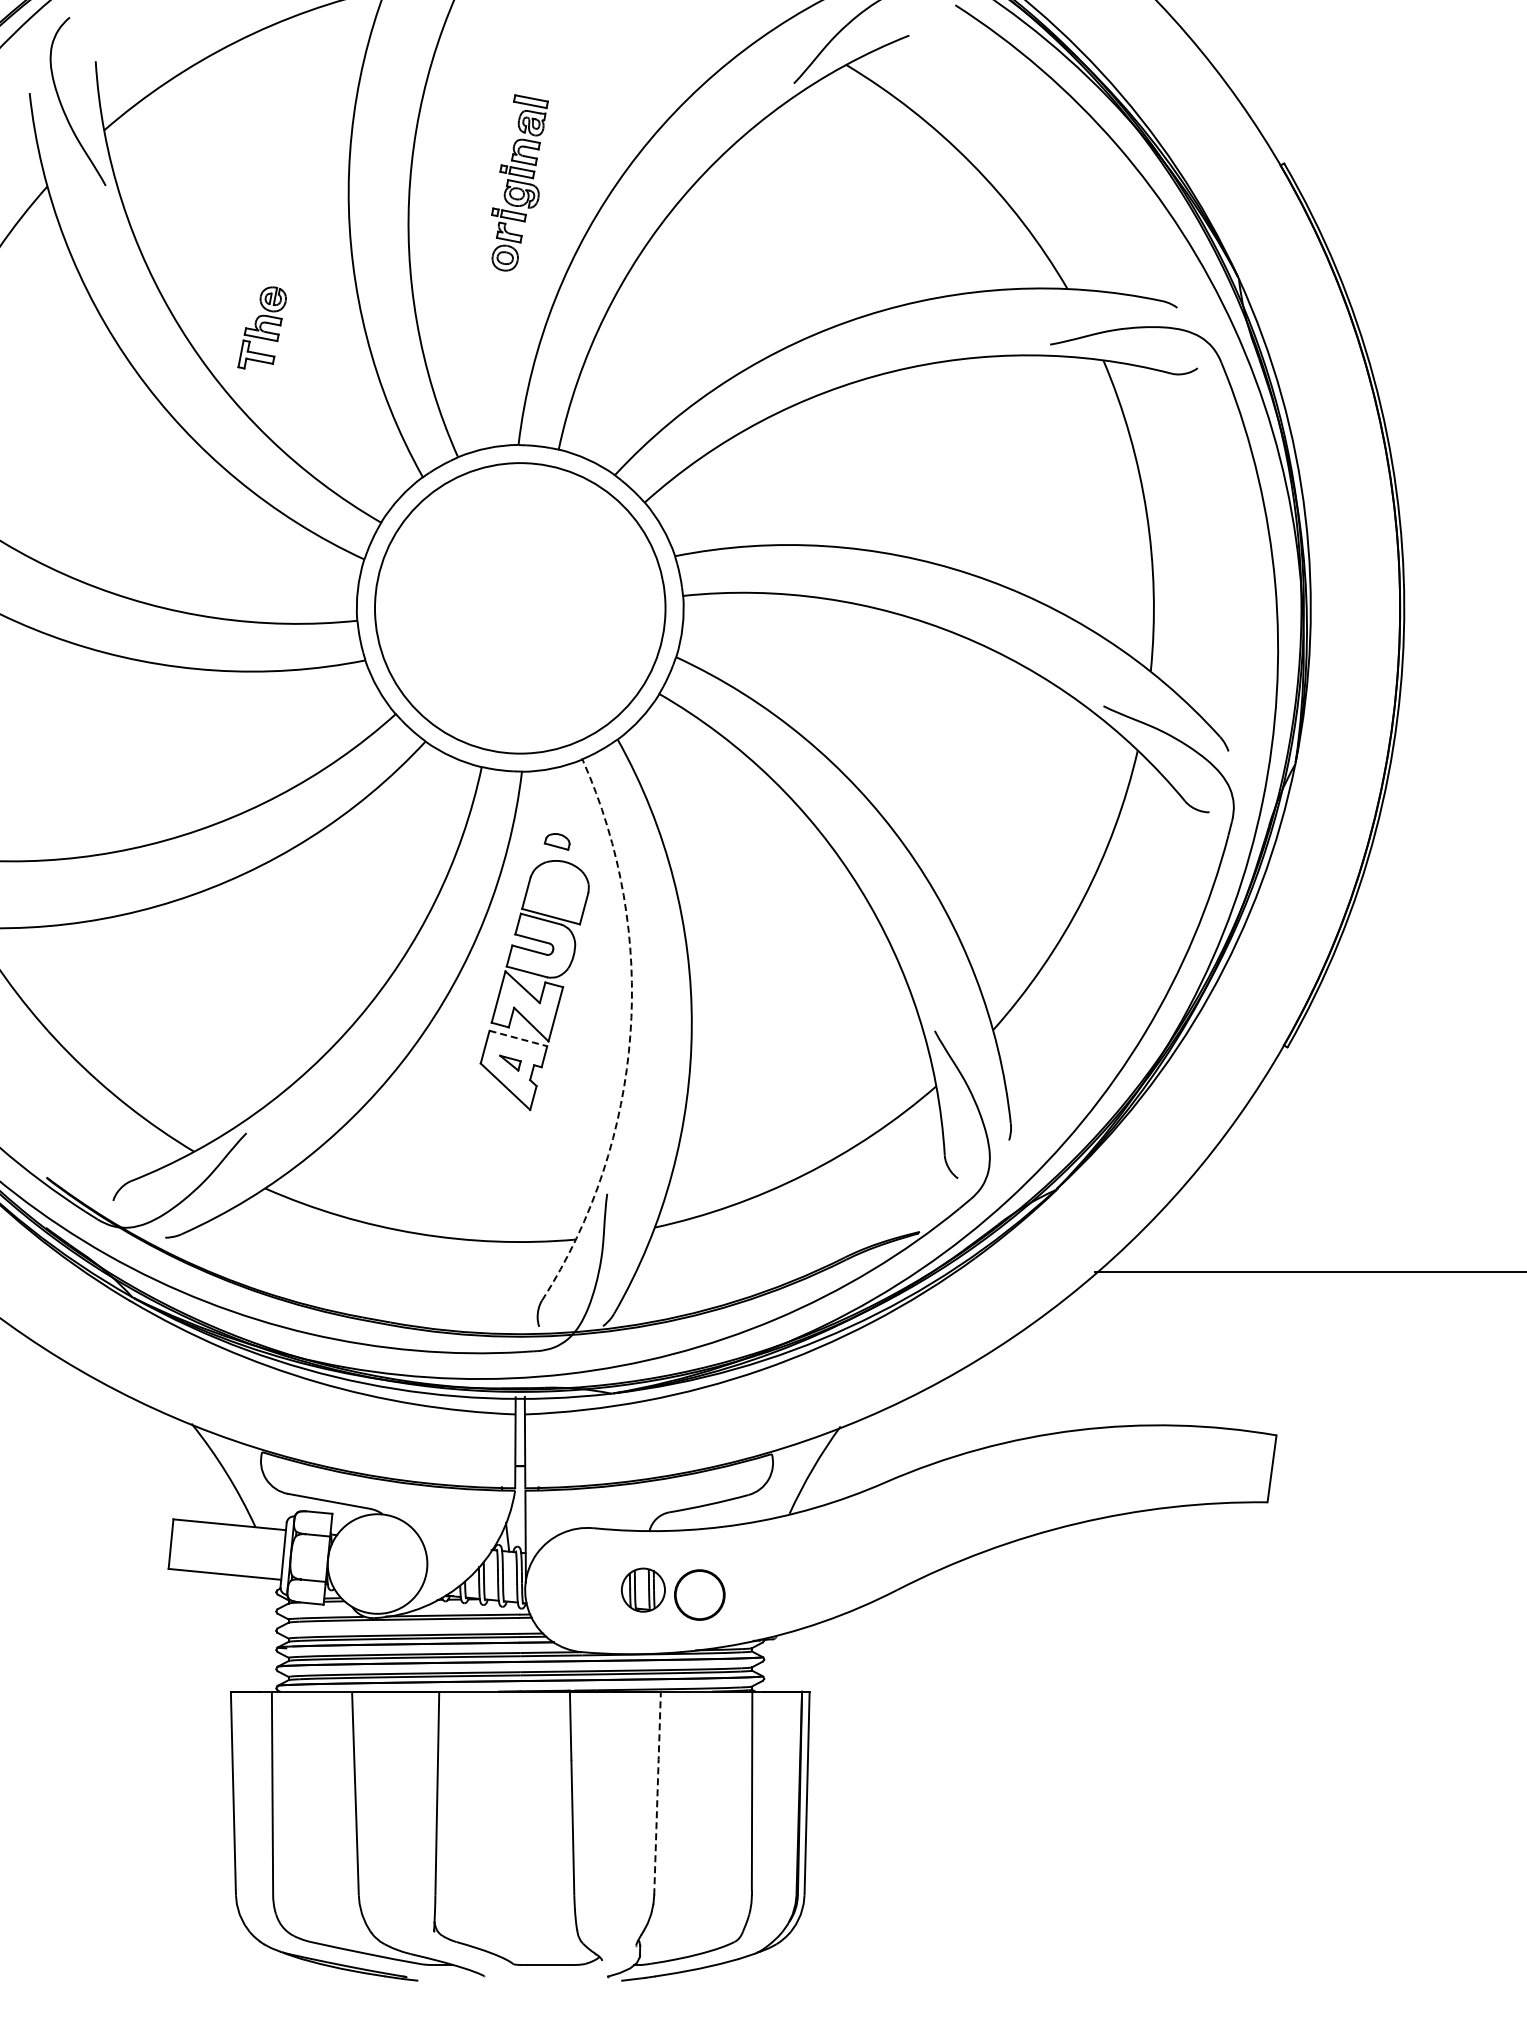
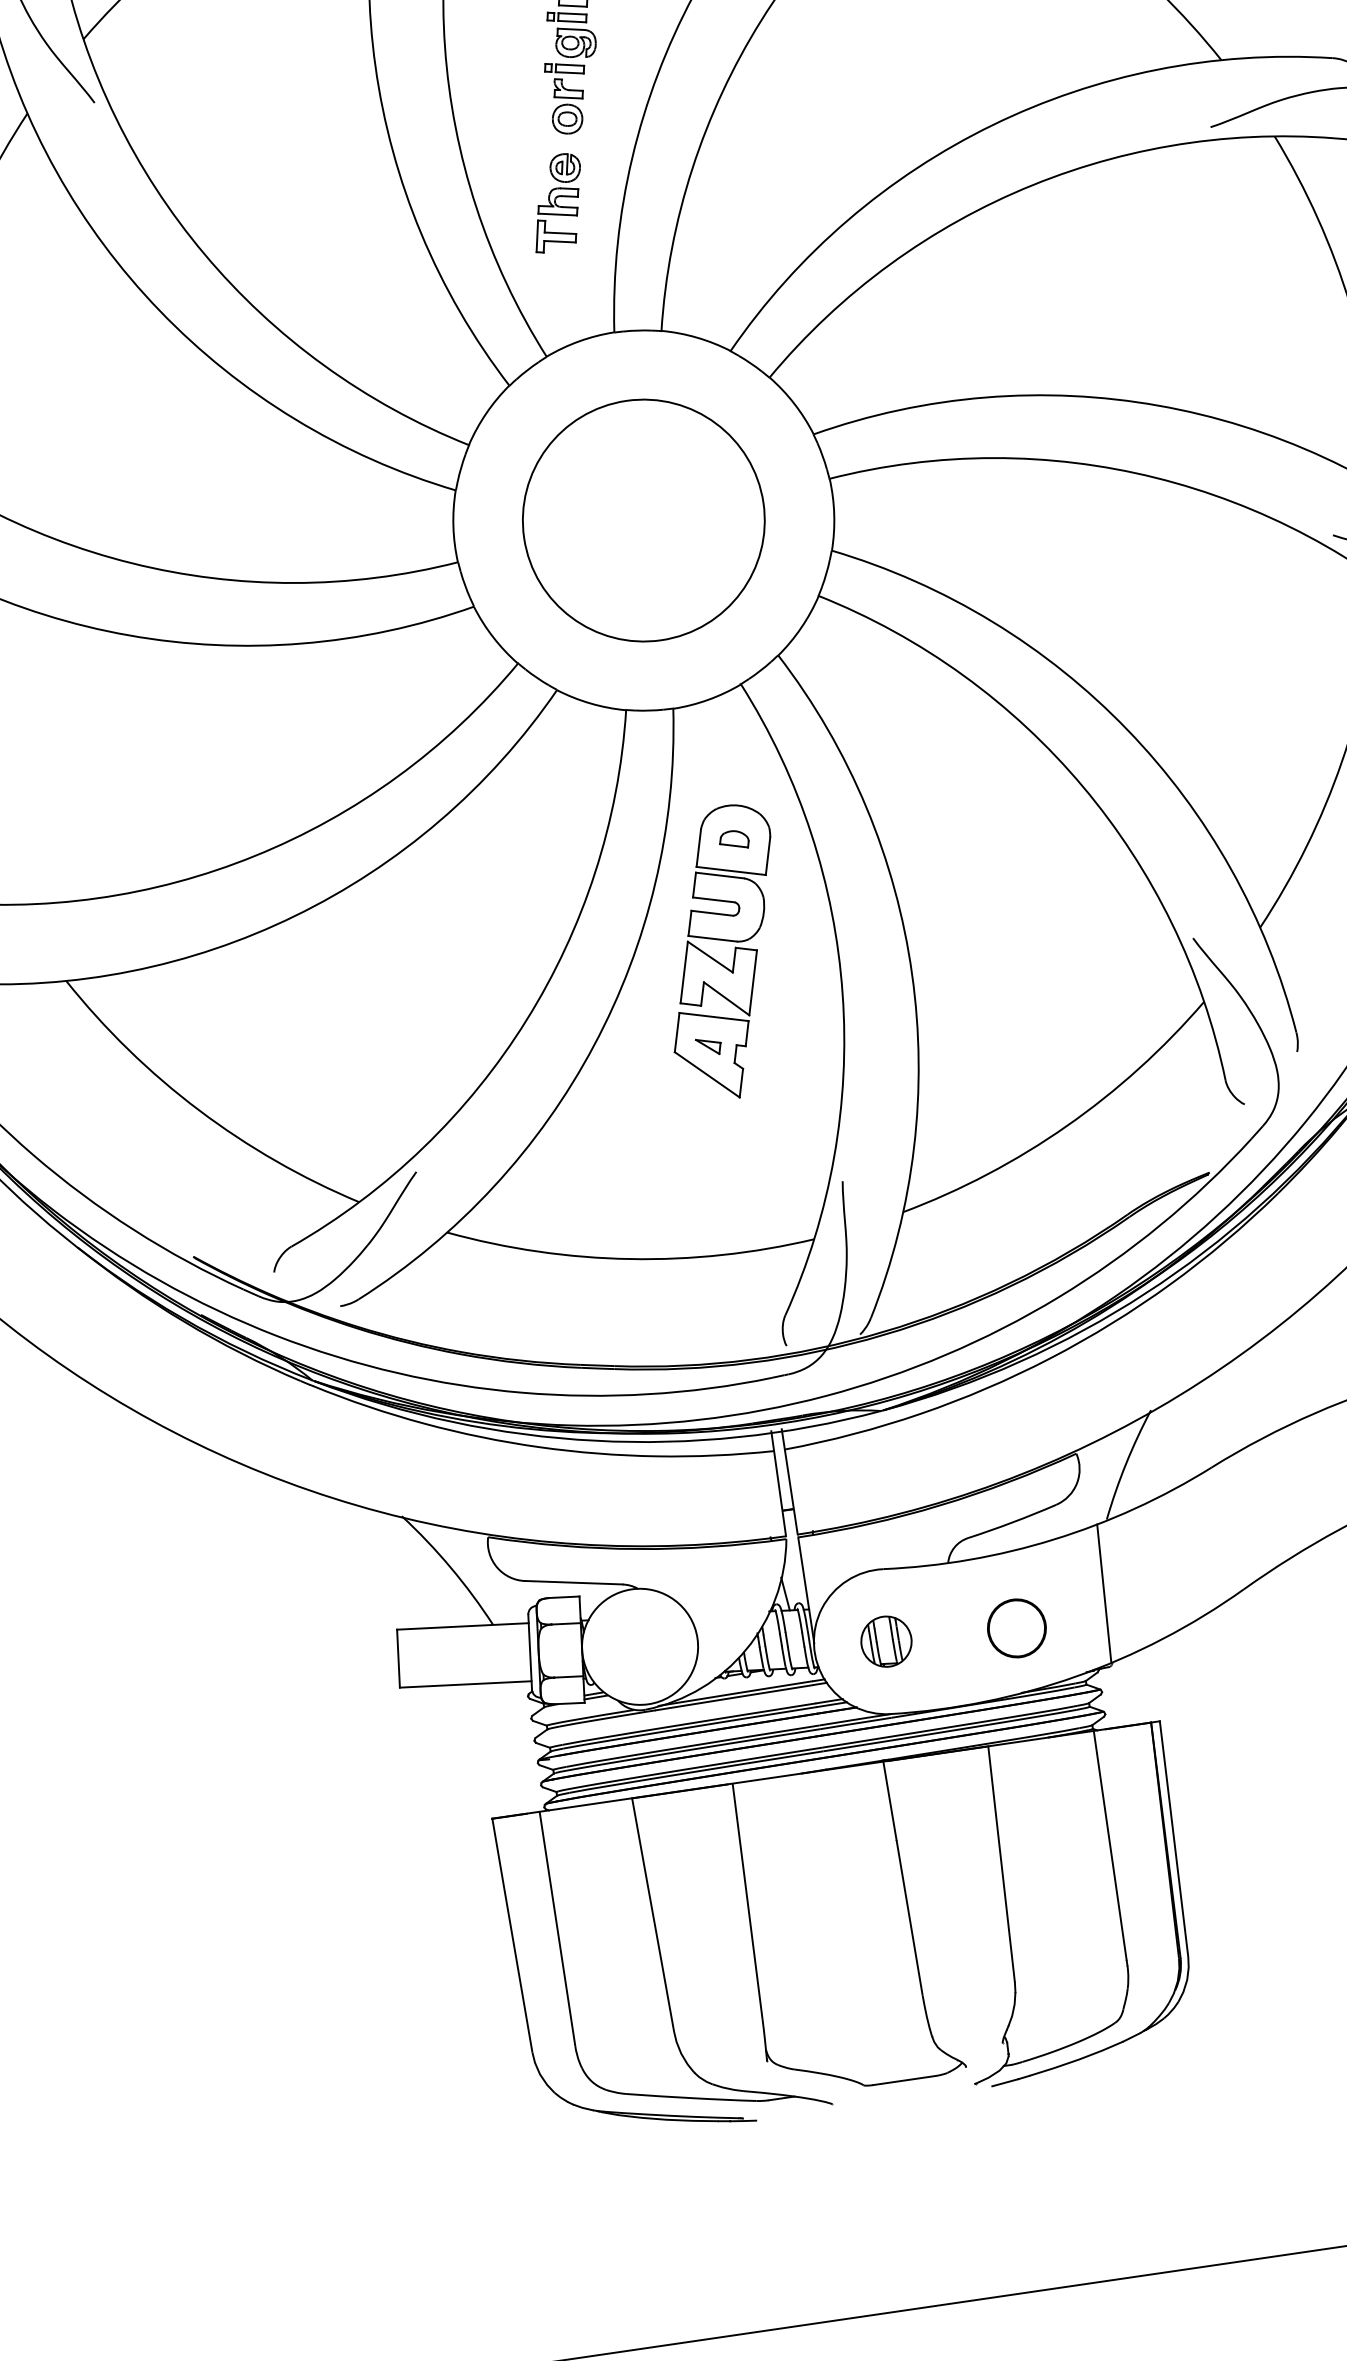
part: (261, 327) -> (556, 202), moved
circle: (520, 608) -> (644, 520), size x0.71
part: (556, 841) -> (733, 839), moved
arc: (630, 1034) -> (842, 993), dashed -> solid
line: (518, 1038) -> (714, 1016), dashed -> solid
line: (777, 1576) -> (1103, 1593), added
part: (643, 1589) -> (886, 1640), moved
line: (657, 1793) -> (1001, 1864), dashed -> solid

